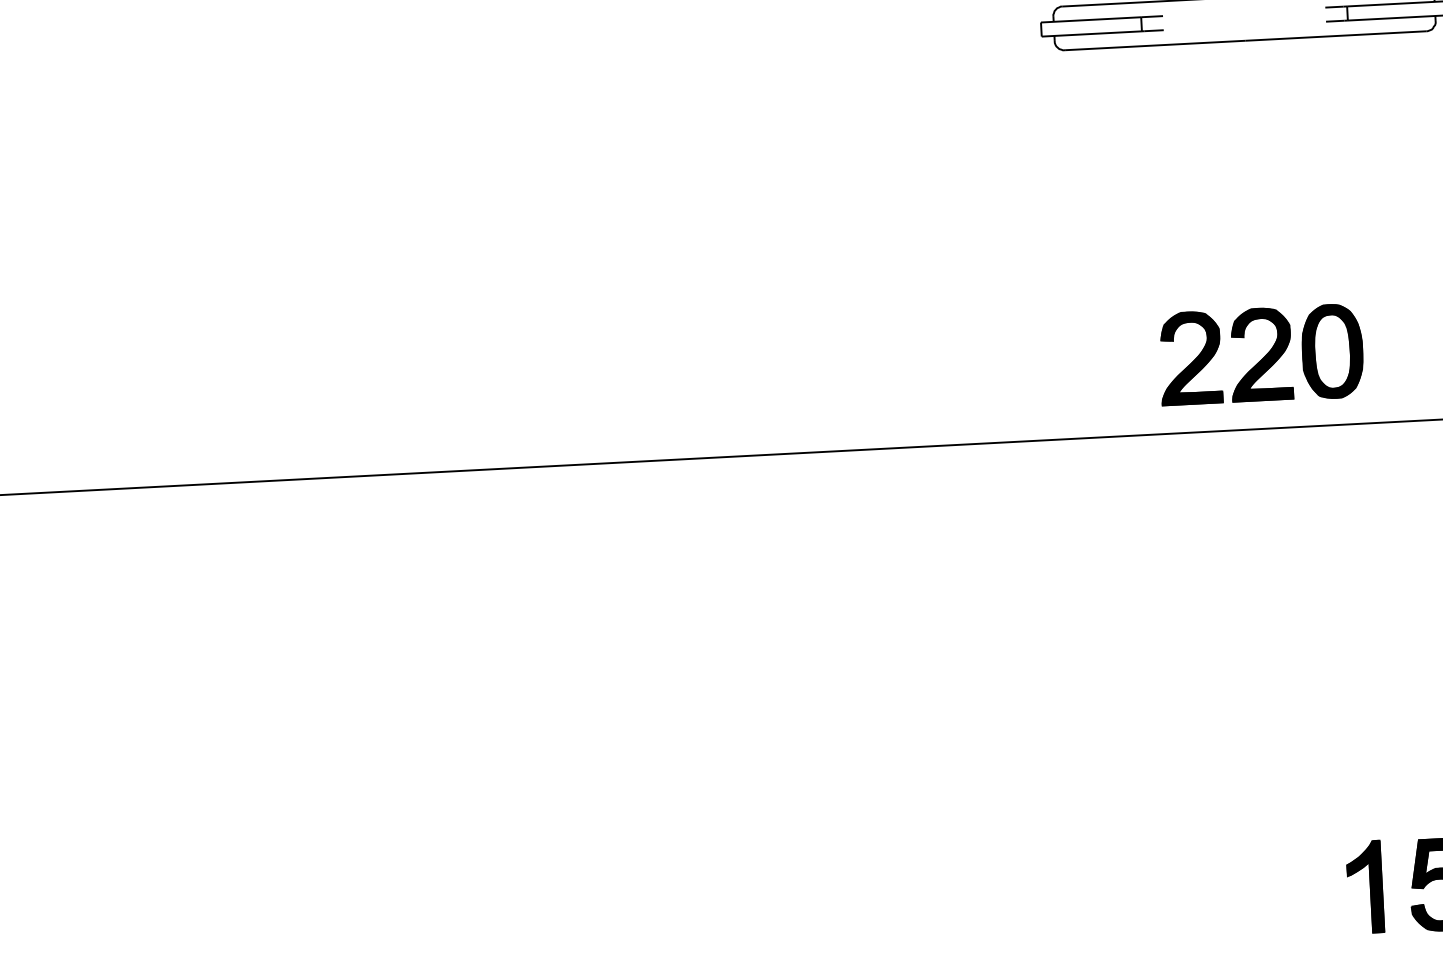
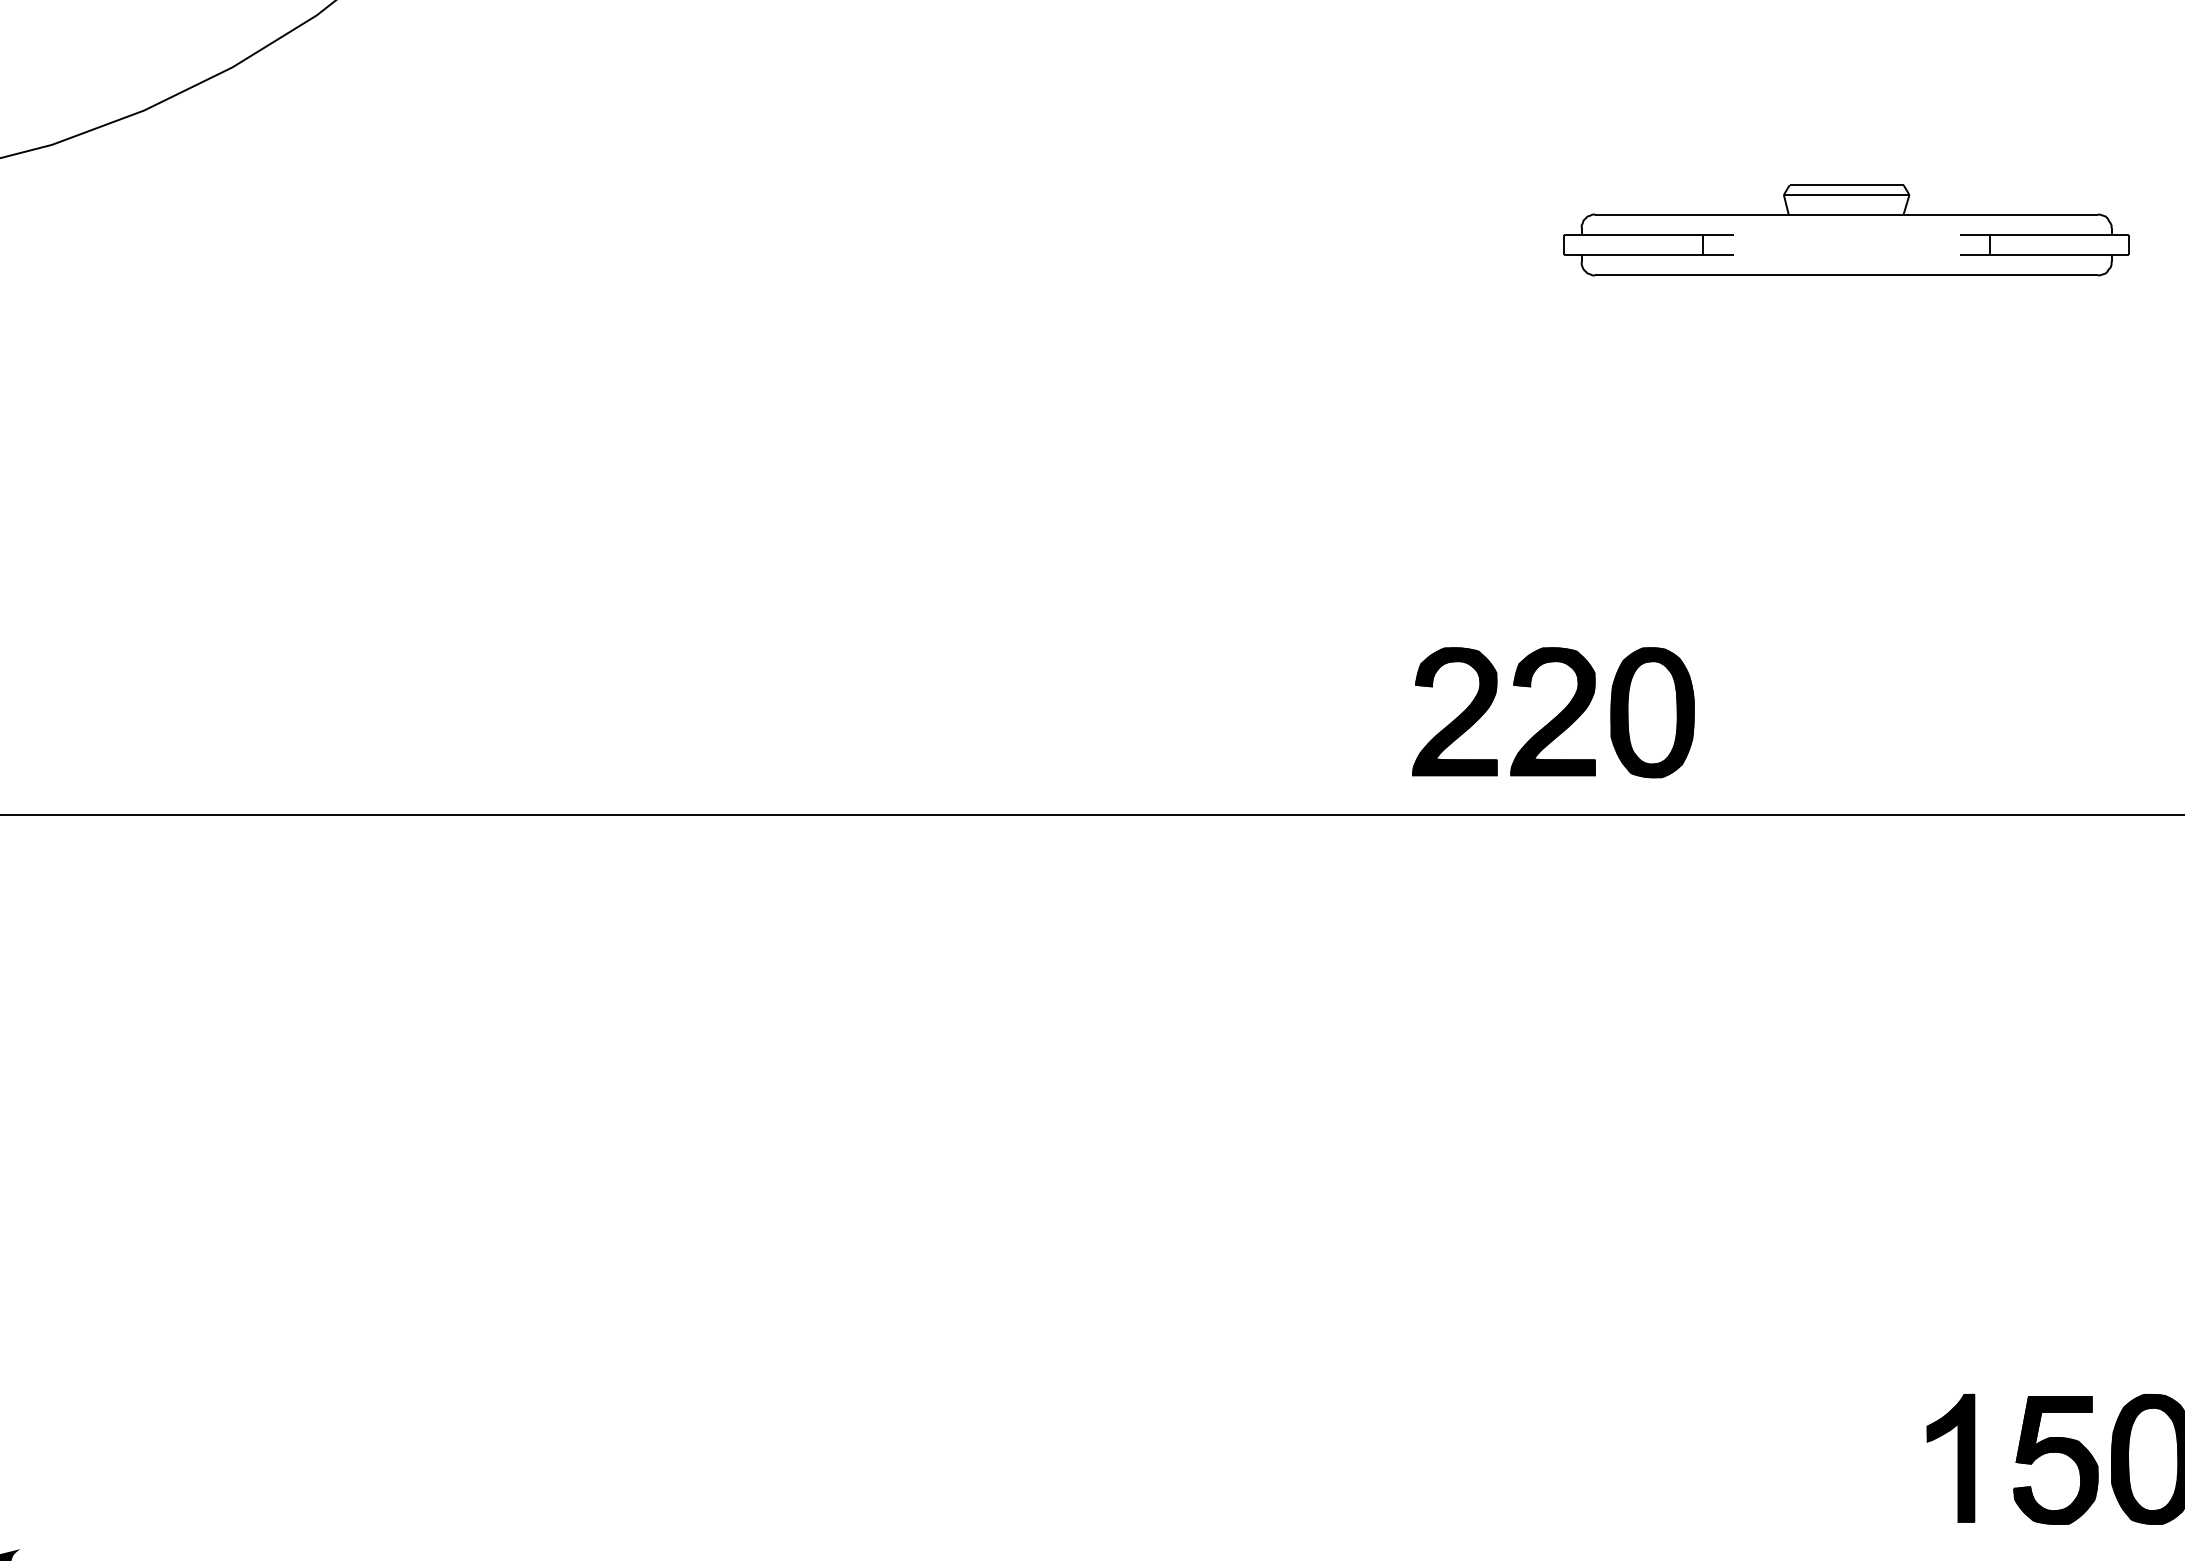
part: (1261, 355) -> (1553, 712), moved

